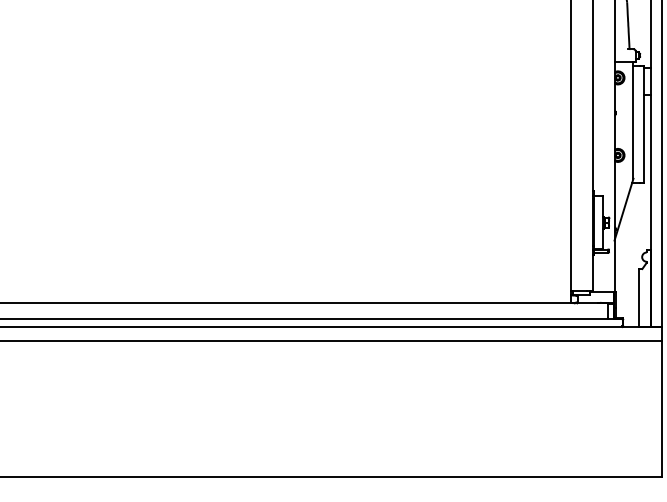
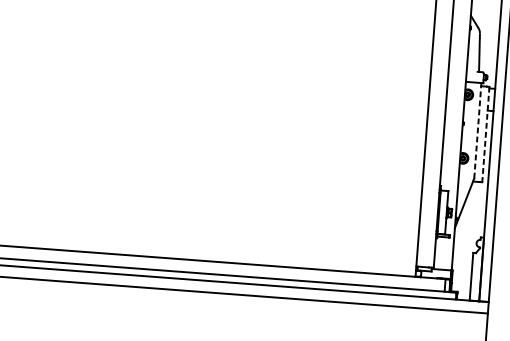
line: (633, 120) -> (477, 130), solid -> dashed
line: (643, 124) -> (485, 134), solid -> dashed

